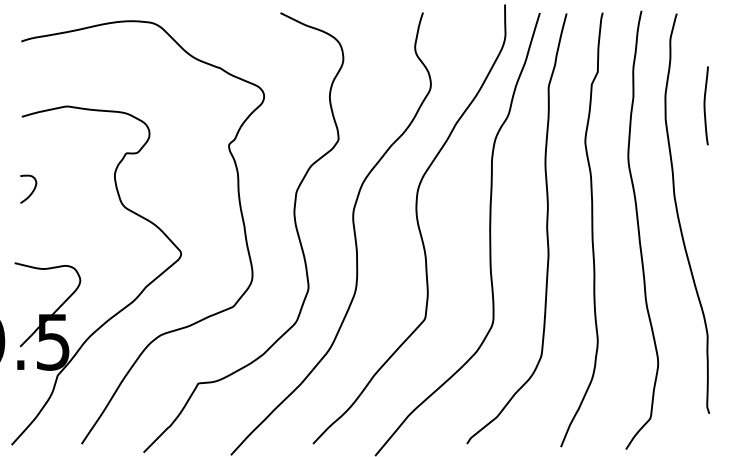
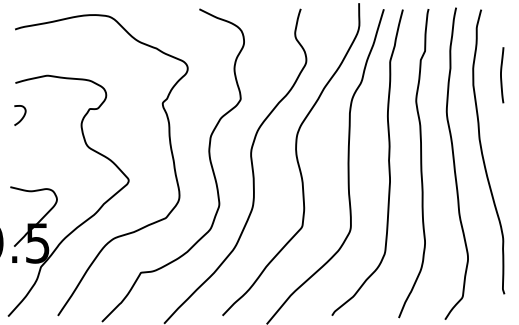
curve: (31, 190) -> (22, 116), moved

